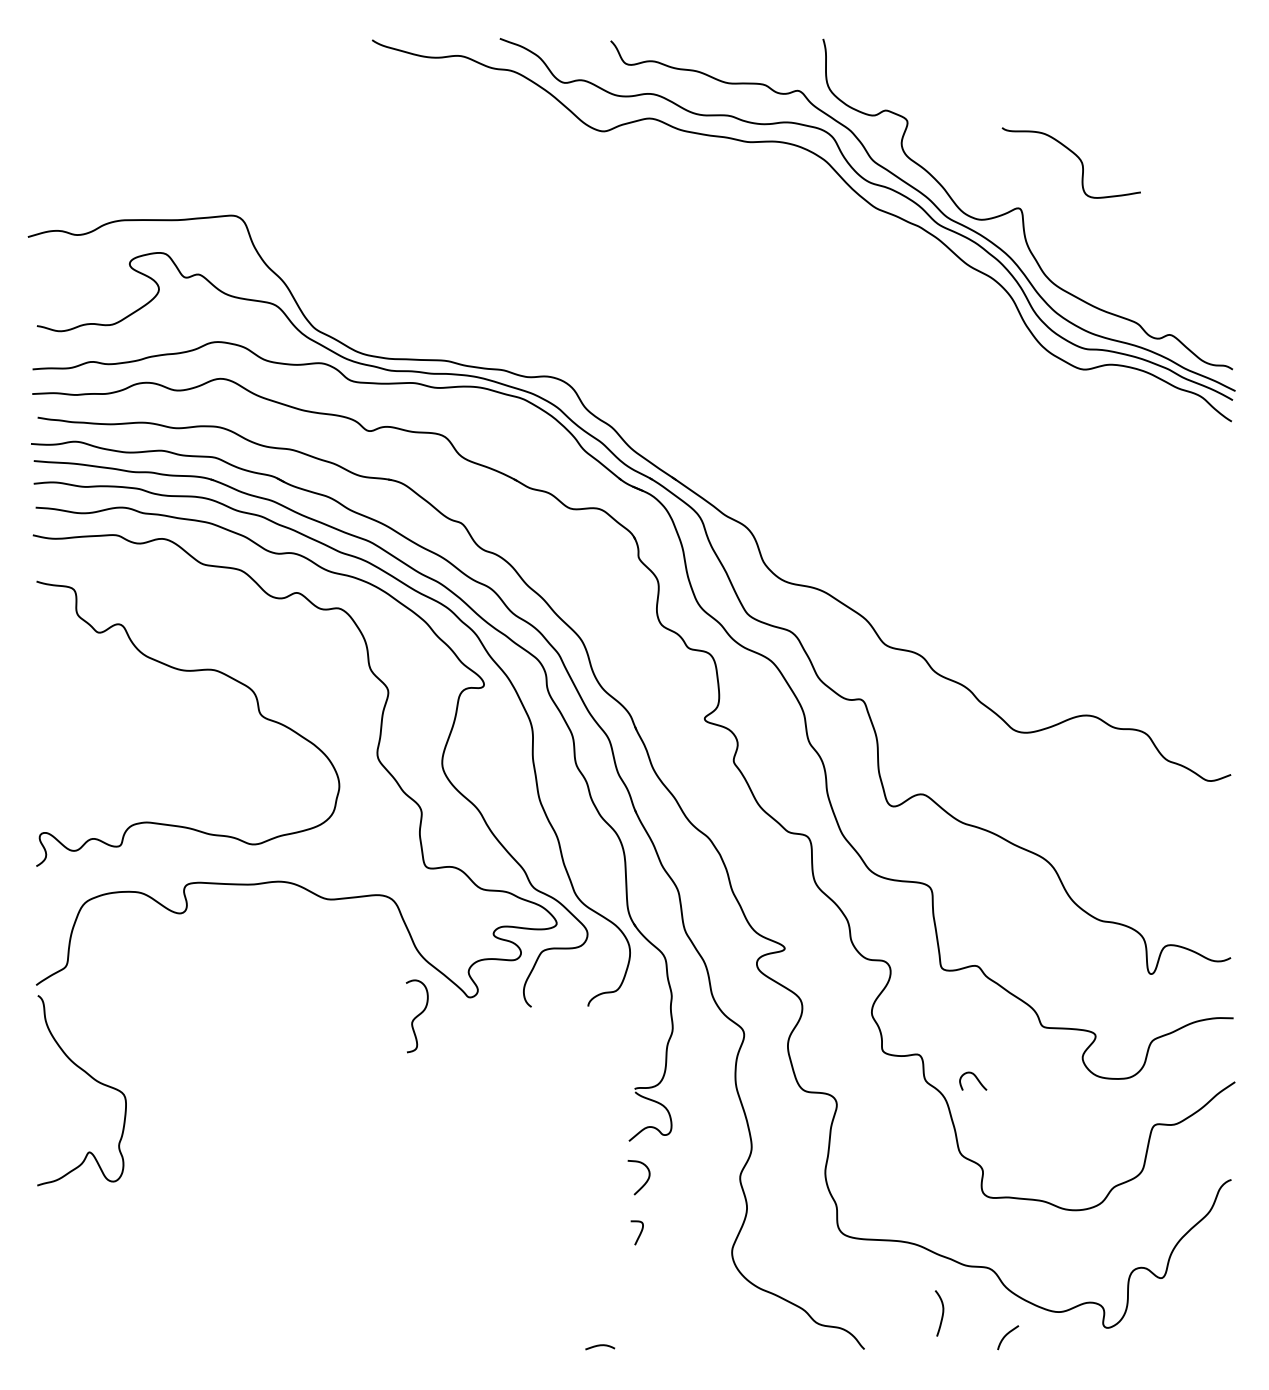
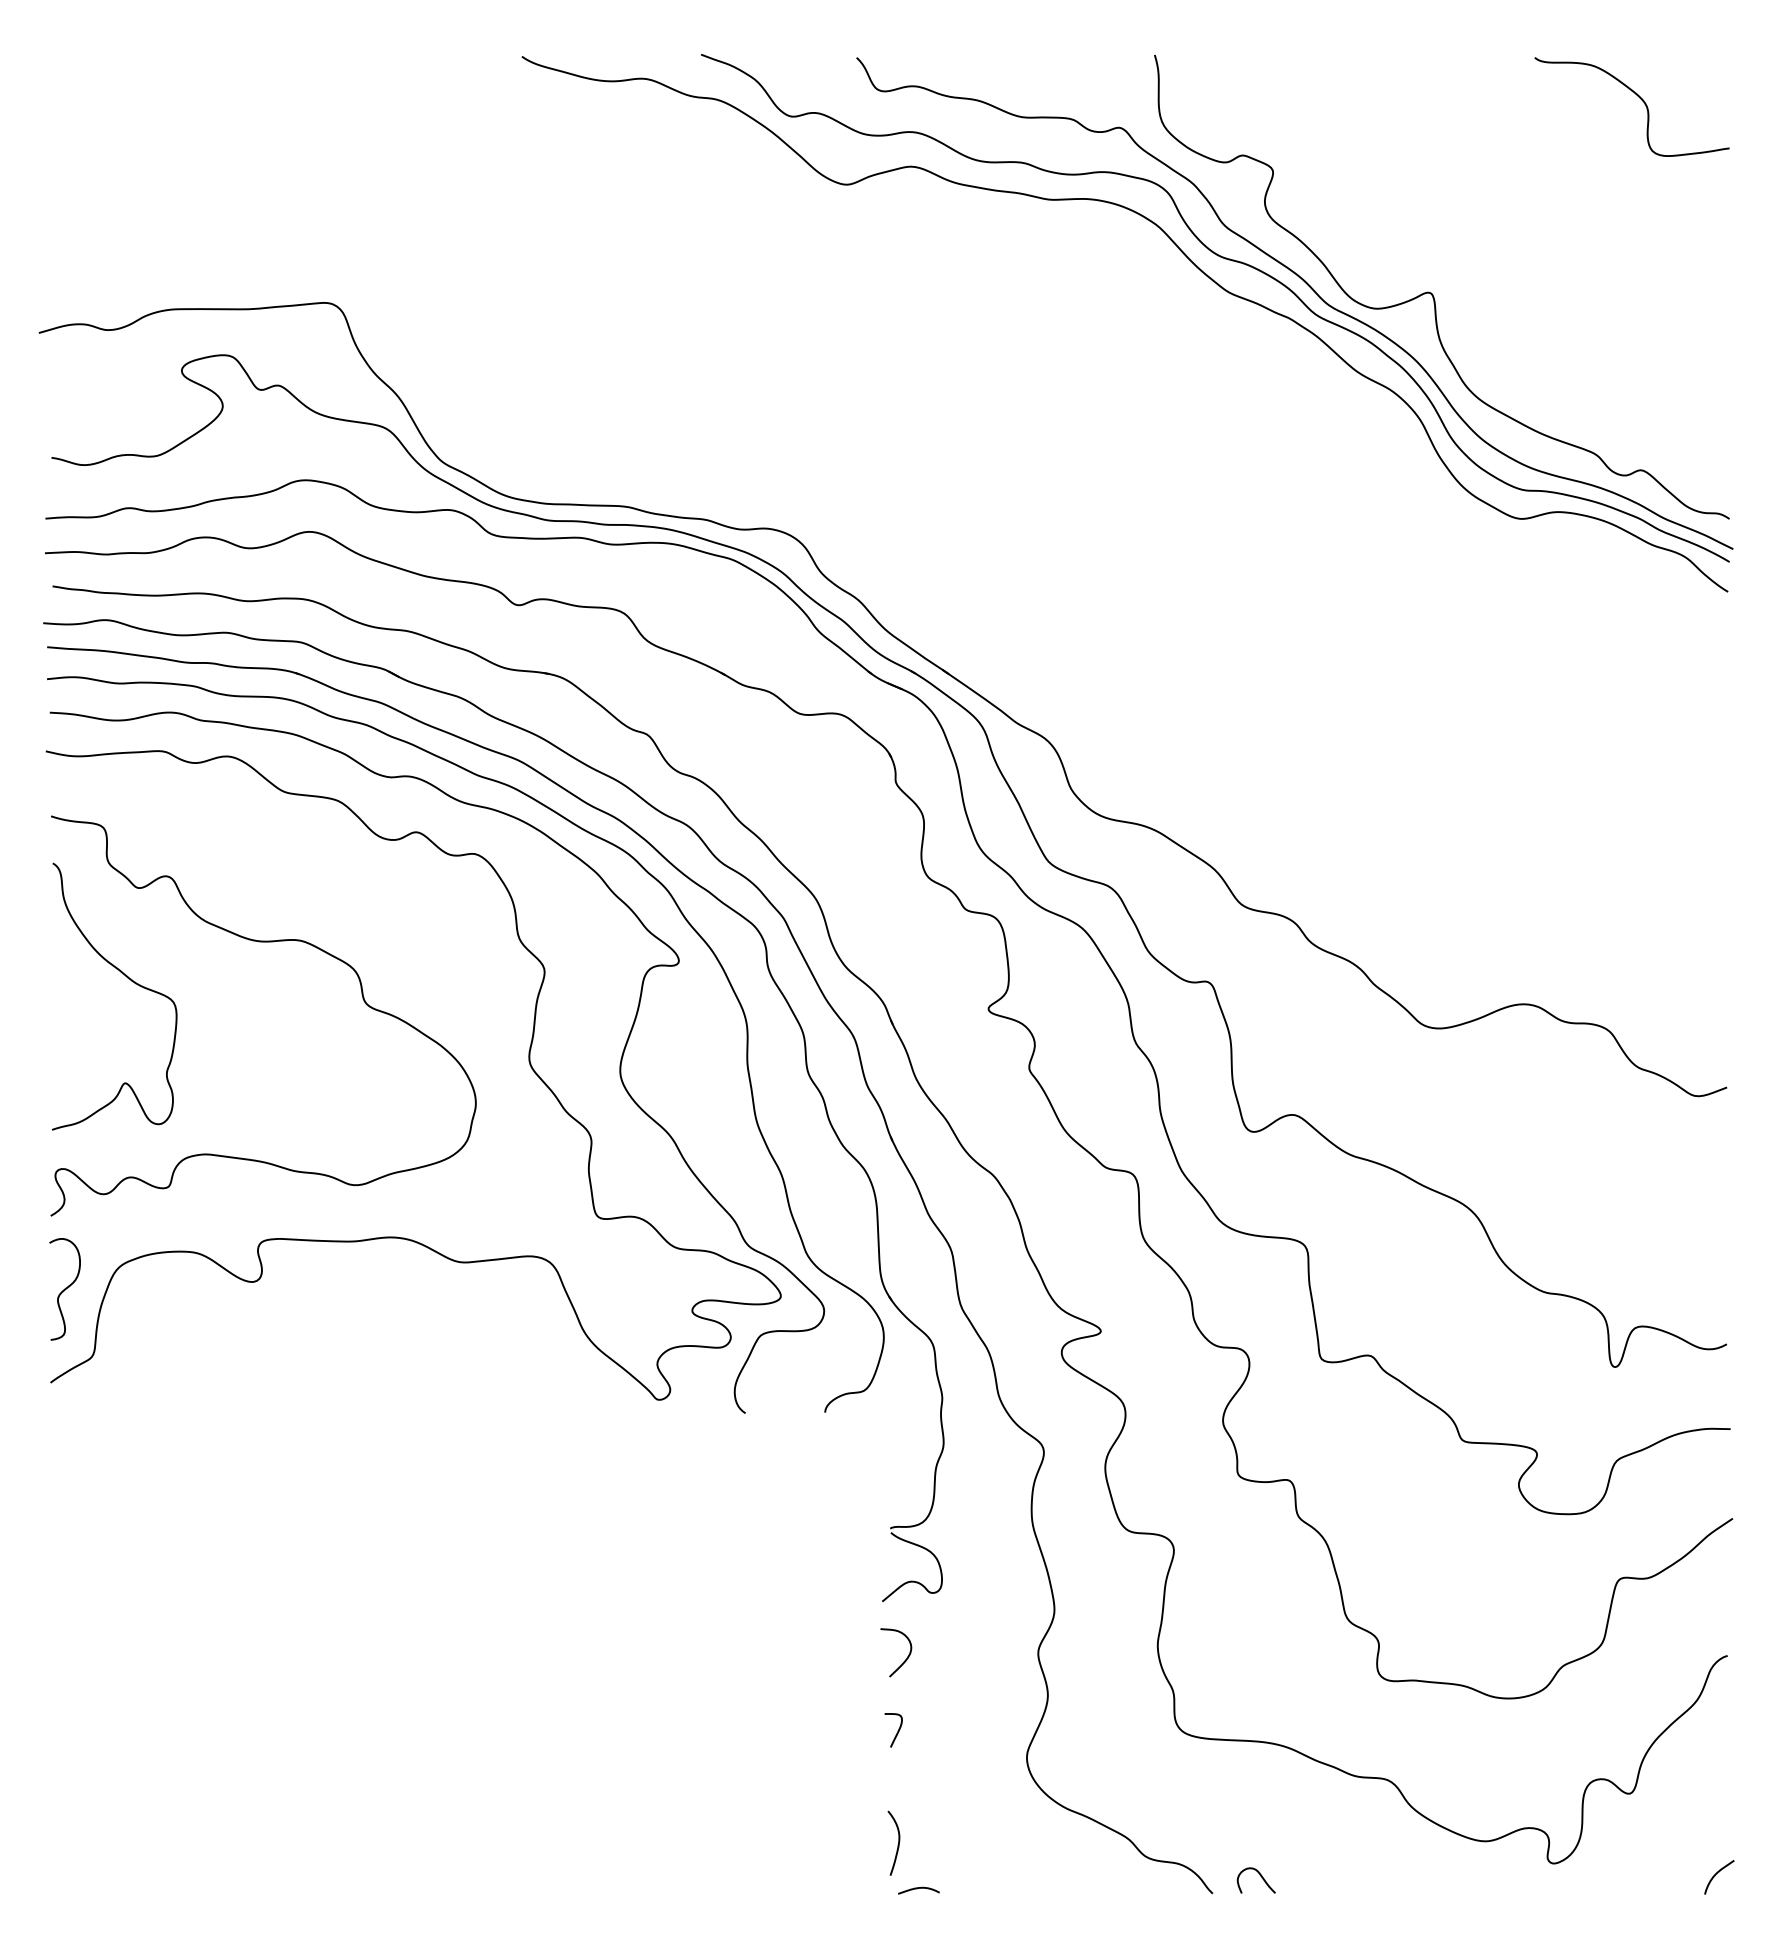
curve: (1076, 156) -> (1639, 98), moved
curve: (416, 1016) -> (64, 1289), moved
curve: (975, 1077) -> (1259, 1875), moved
curve: (91, 1078) -> (128, 979), moved
curve: (942, 1314) -> (897, 1844), moved
curve: (1007, 1335) -> (1718, 1873), moved
curve: (599, 1346) -> (917, 1889), moved

